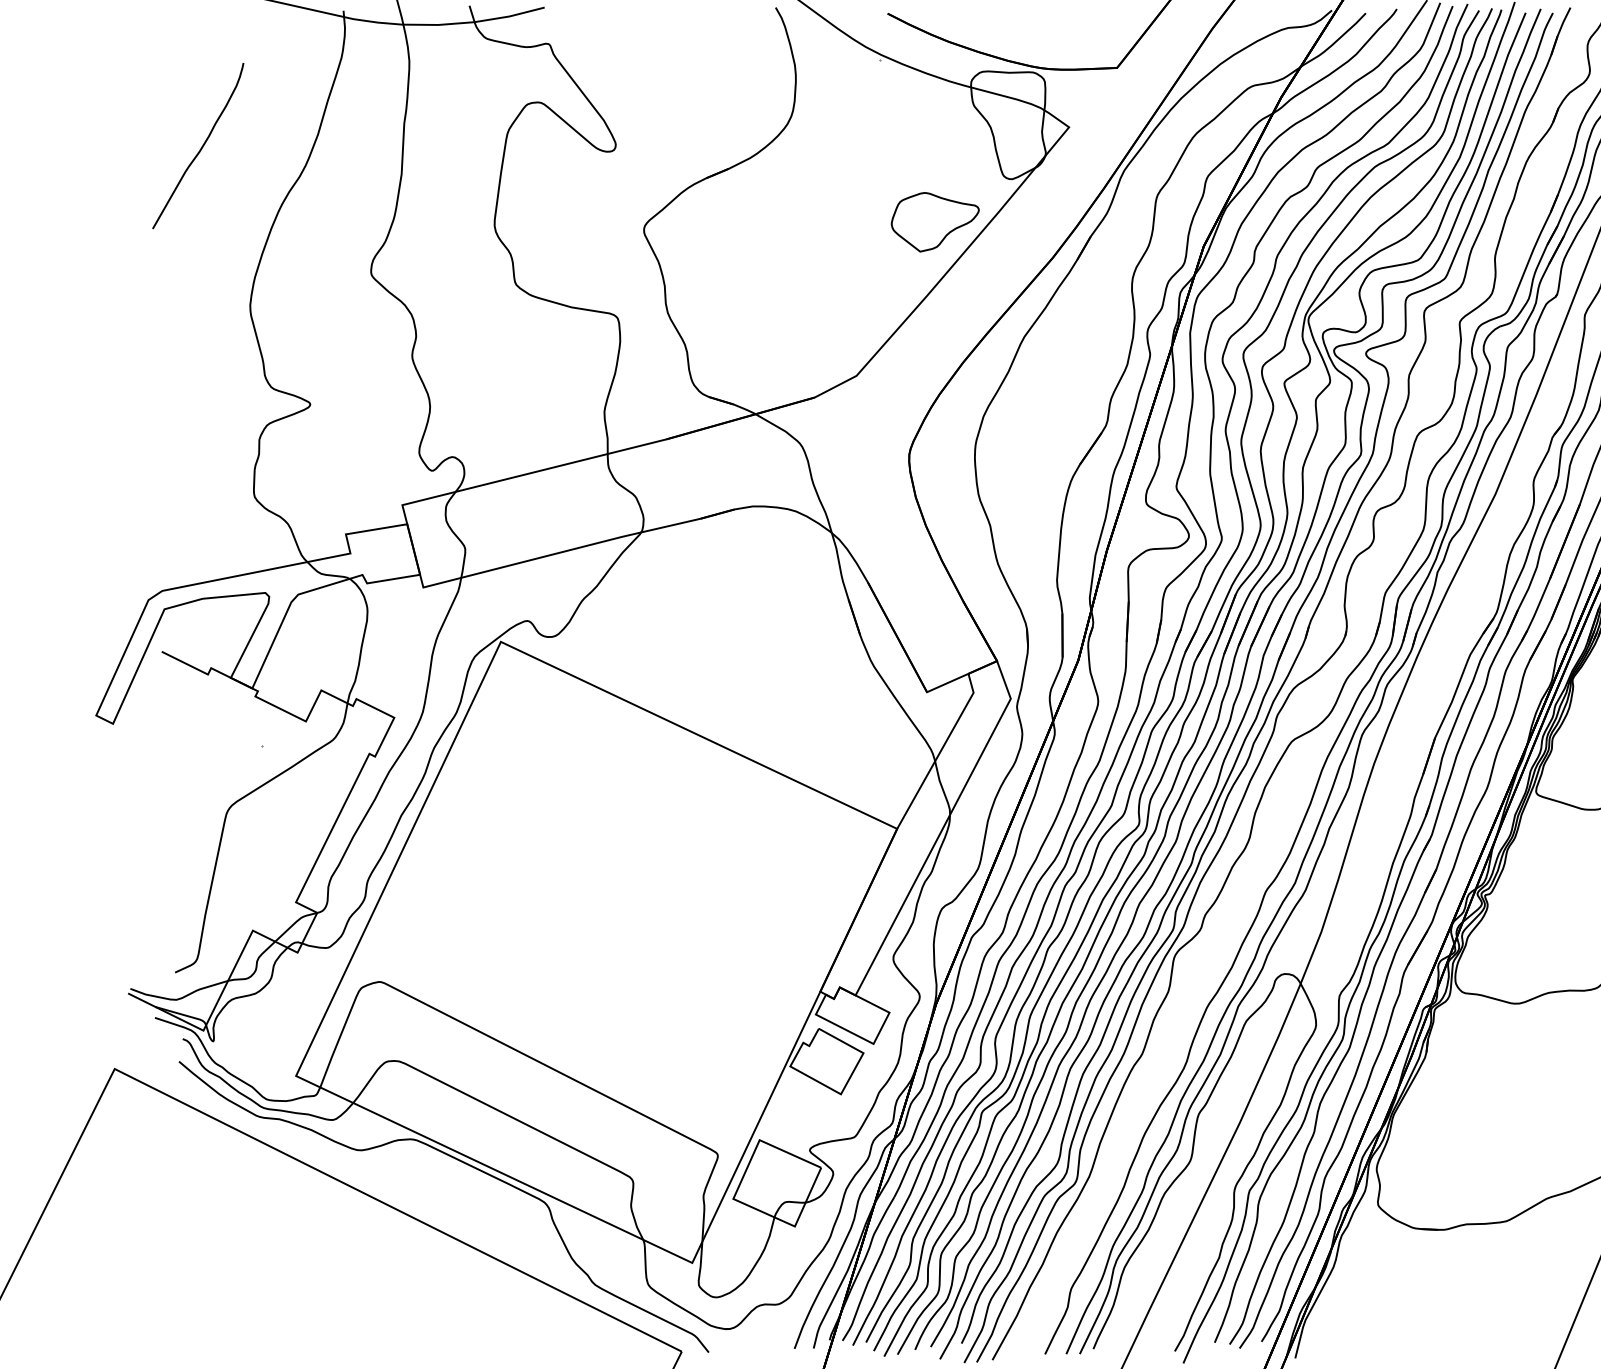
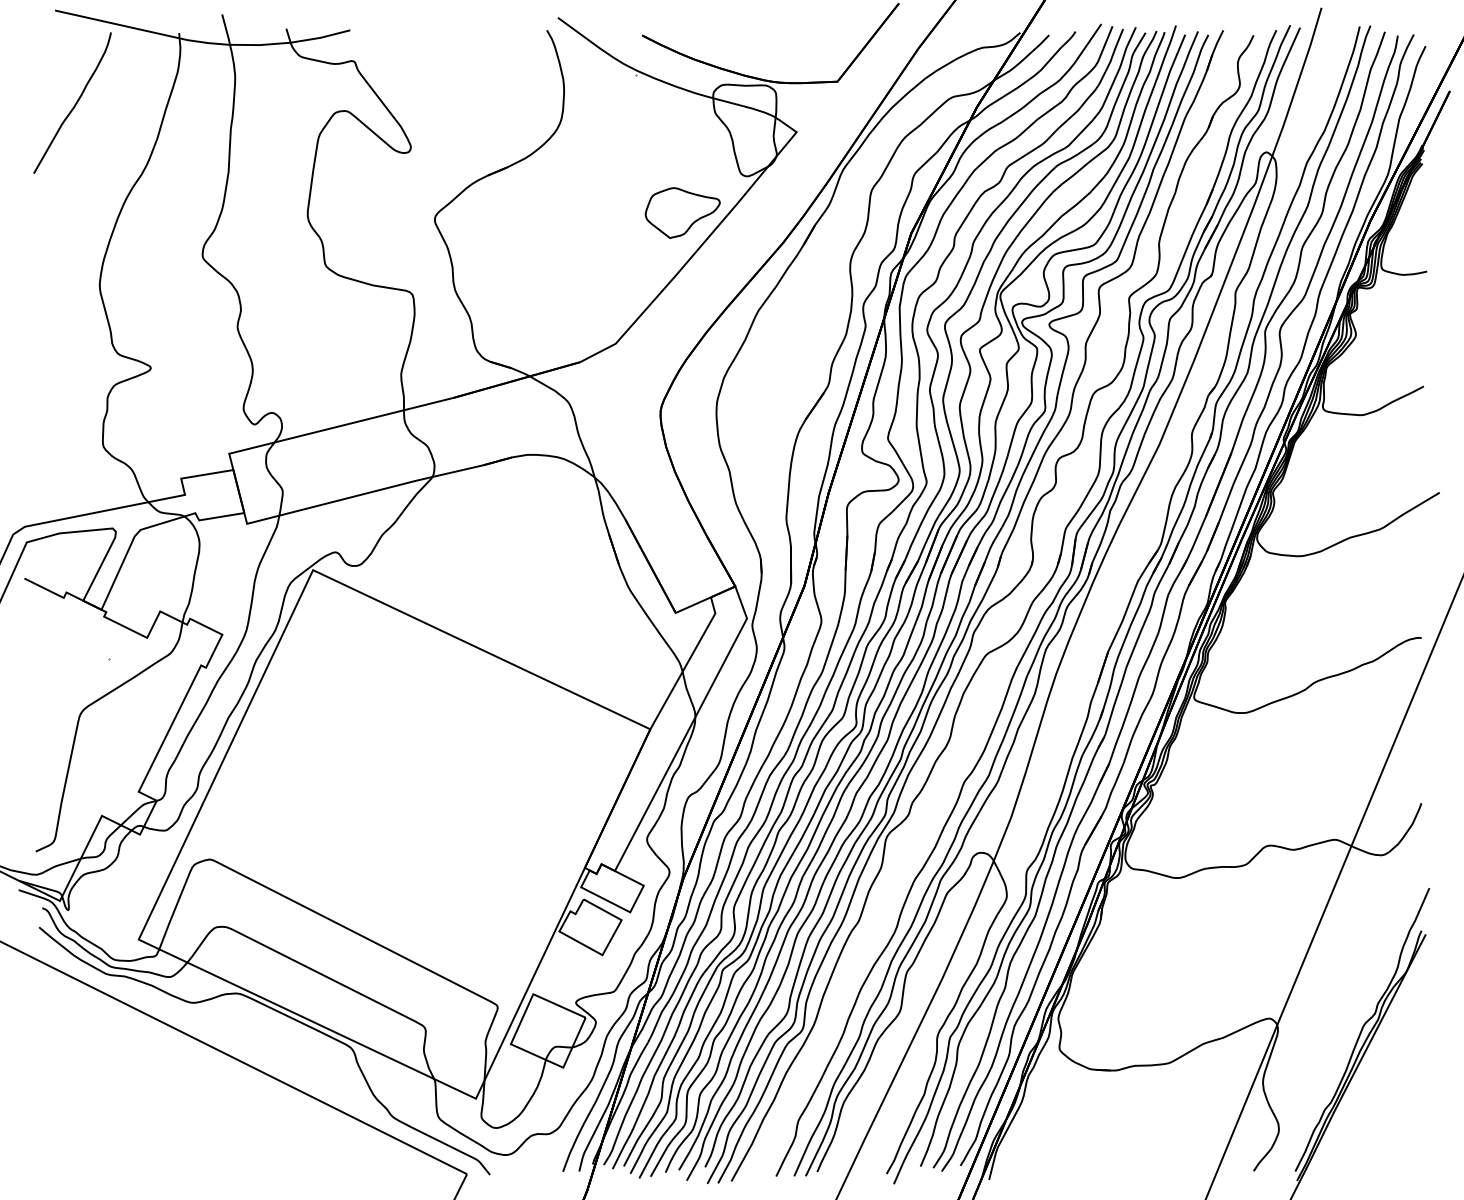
curve: (200, 147) -> (74, 104), moved

